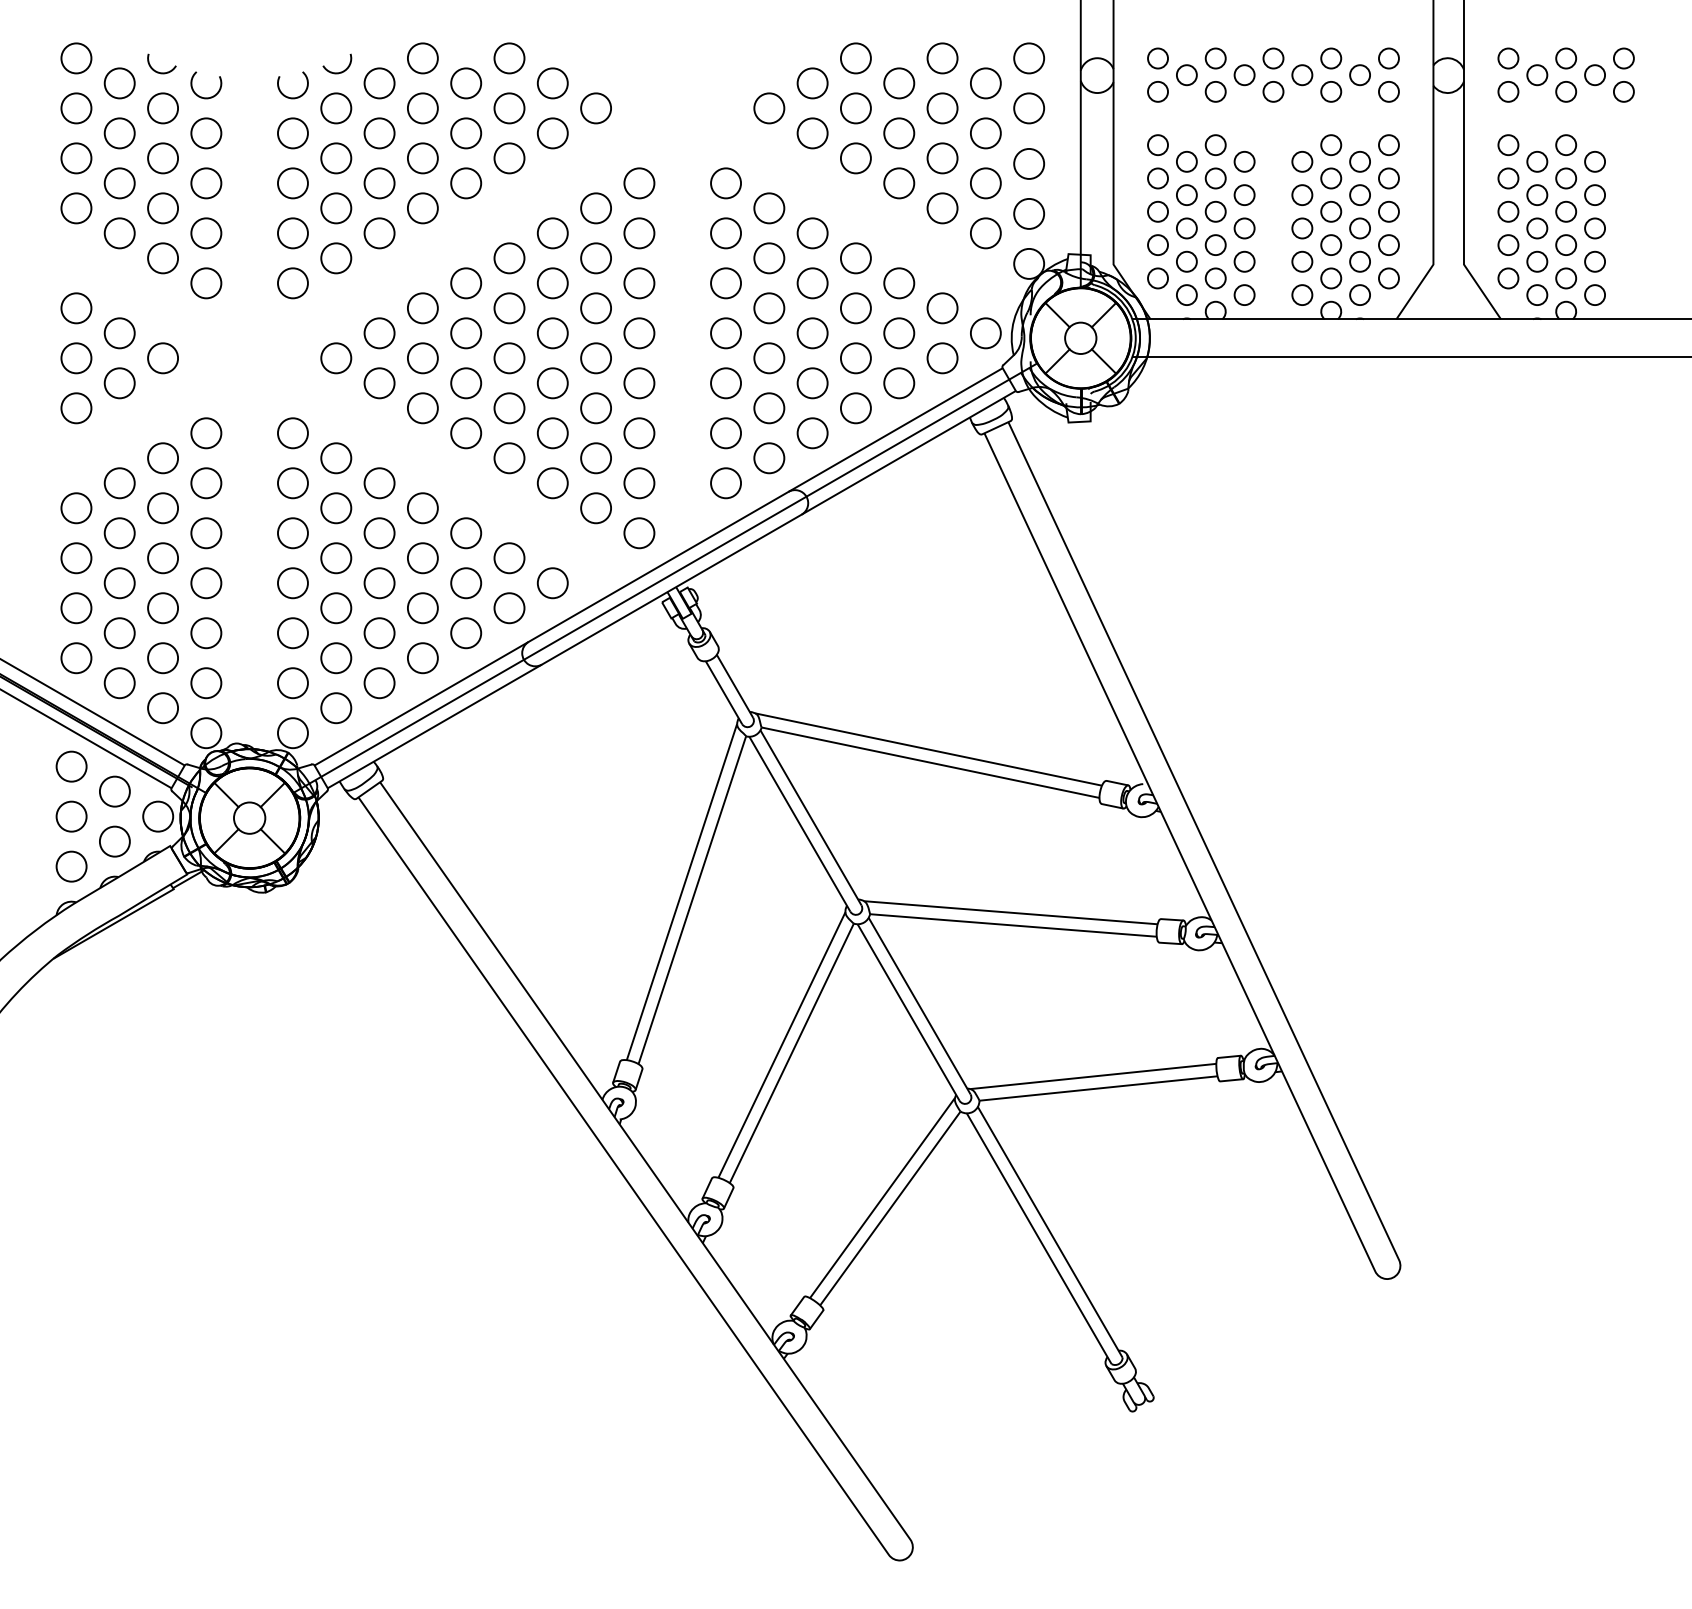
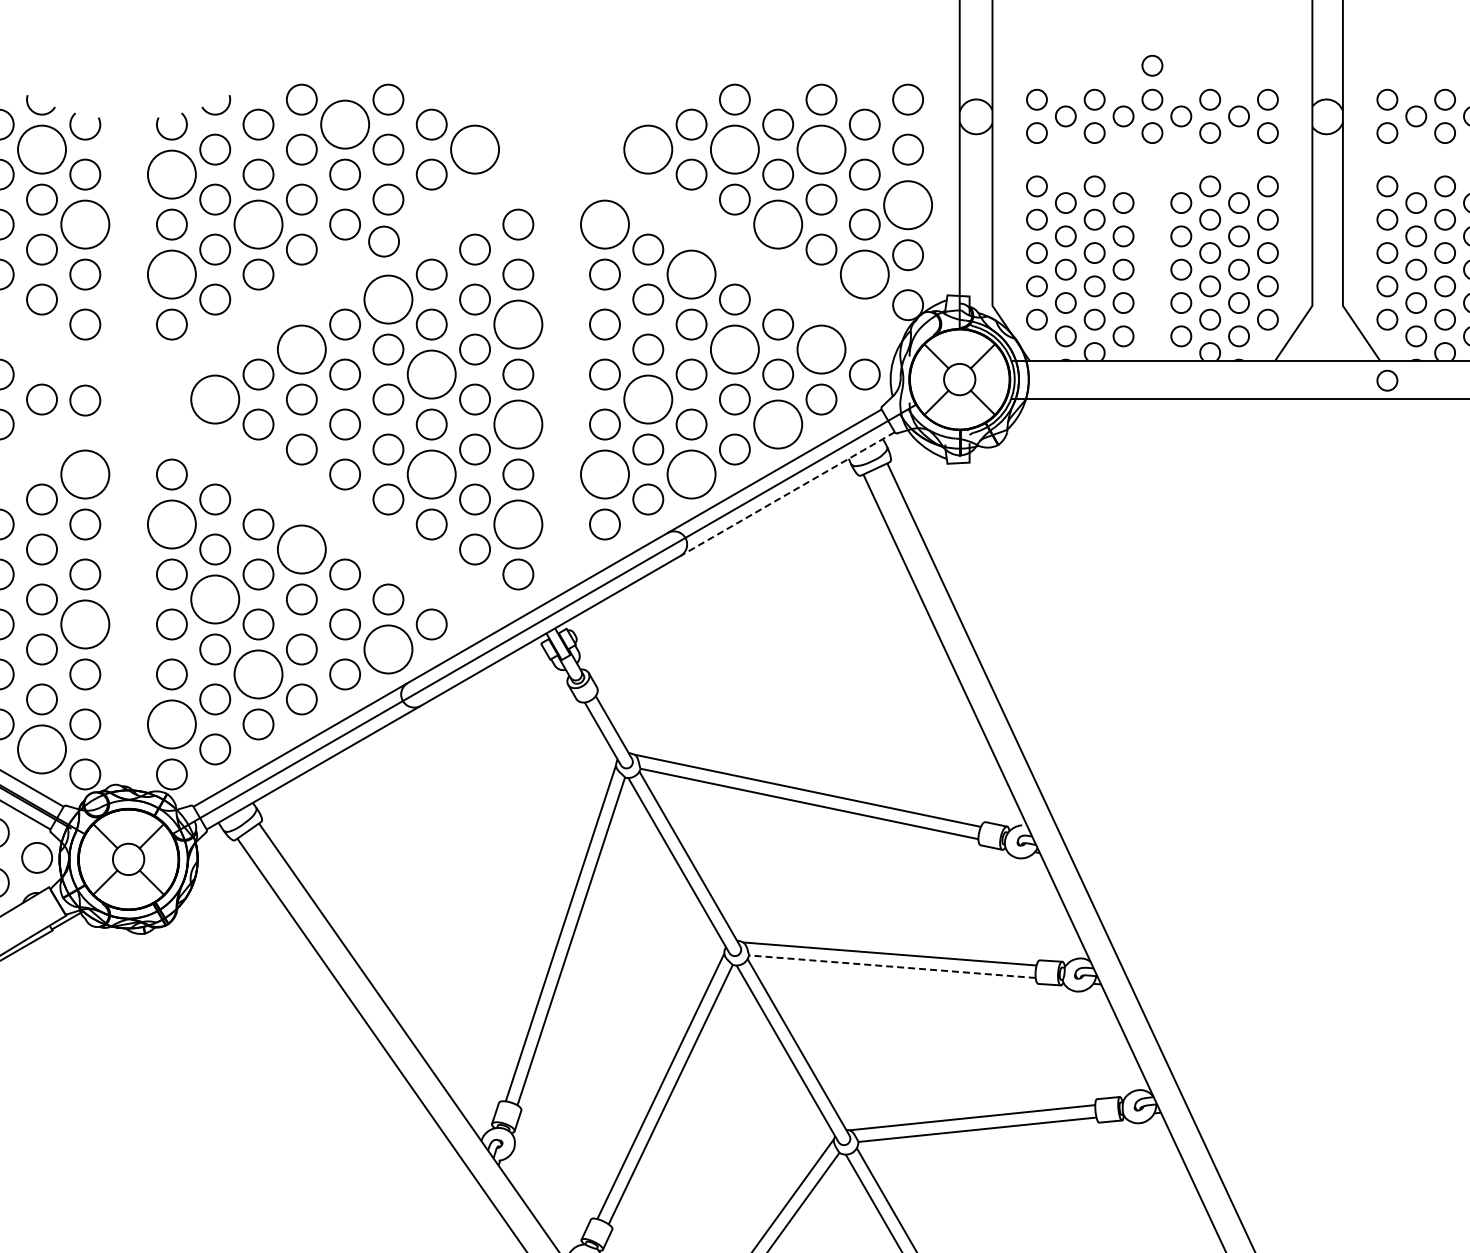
circle: (1273, 24) -> (1152, 65), added
circle: (466, 83) -> (345, 124), size x1.6
circle: (163, 108) -> (42, 149), size x1.6
circle: (596, 108) -> (475, 149), size x1.6
circle: (769, 108) -> (648, 149), size x1.6
circle: (855, 108) -> (734, 149), size x1.6
circle: (942, 108) -> (821, 149), size x1.6
circle: (292, 133) -> (171, 174), size x1.6
circle: (1029, 163) -> (908, 204), size x1.6
circle: (206, 183) -> (85, 224), size x1.6
circle: (379, 183) -> (258, 224), size x1.6
circle: (726, 183) -> (605, 224), size x1.6
circle: (899, 183) -> (778, 224), size x1.6
circle: (504, 200) -> (383, 241), added
circle: (292, 233) -> (171, 274), size x1.6
circle: (812, 233) -> (691, 274), size x1.6
circle: (985, 233) -> (864, 274), size x1.6
circle: (509, 258) -> (388, 299), size x1.6
circle: (639, 283) -> (518, 324), size x1.6
circle: (422, 308) -> (301, 349), size x1.6
circle: (855, 308) -> (734, 349), size x1.6
circle: (942, 308) -> (821, 349), size x1.6
circle: (552, 333) -> (431, 374), size x1.6
circle: (1508, 339) -> (1387, 380), added
circle: (336, 358) -> (215, 399), size x1.6
circle: (769, 358) -> (648, 399), size x1.6
circle: (206, 359) -> (85, 400), added
circle: (639, 383) -> (518, 424), size x1.6
circle: (899, 383) -> (778, 424), size x1.6
circle: (206, 433) -> (85, 474), size x1.6
circle: (552, 433) -> (431, 474), size x1.6
circle: (726, 433) -> (605, 474), size x1.6
circle: (812, 433) -> (691, 474), size x1.6
line: (908, 452) -> (787, 493), solid -> dashed
circle: (292, 483) -> (171, 524), size x1.6
circle: (639, 483) -> (518, 524), size x1.6
circle: (422, 508) -> (301, 549), size x1.6
circle: (336, 558) -> (215, 599), size x1.6
circle: (206, 583) -> (85, 624), size x1.6
circle: (509, 608) -> (388, 649), size x1.6
circle: (379, 633) -> (258, 674), size x1.6
circle: (292, 683) -> (171, 724), size x1.6
circle: (163, 708) -> (42, 749), size x1.6
line: (1013, 925) -> (892, 966), solid -> dashed

